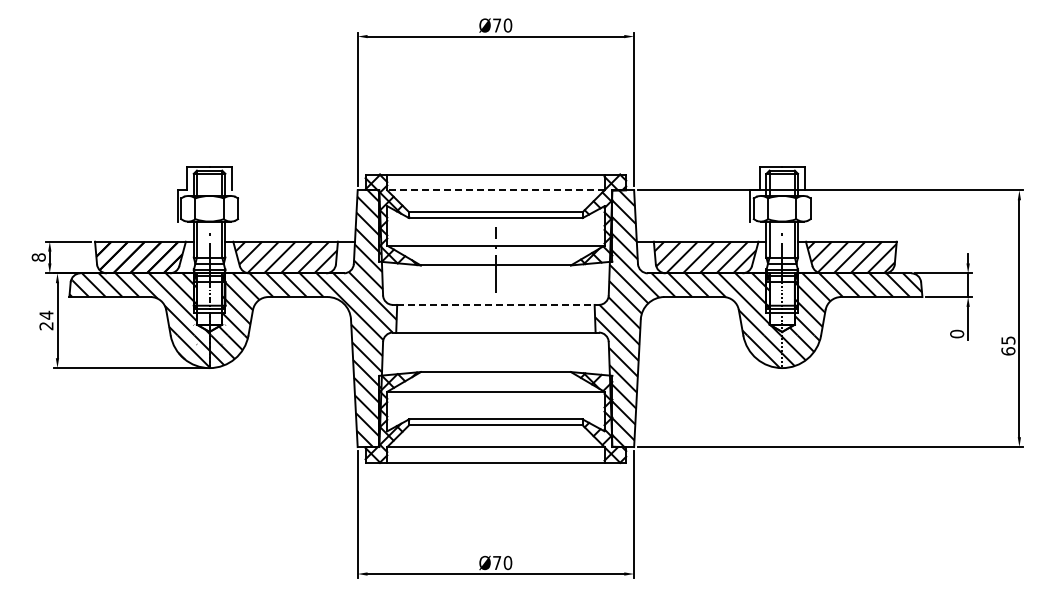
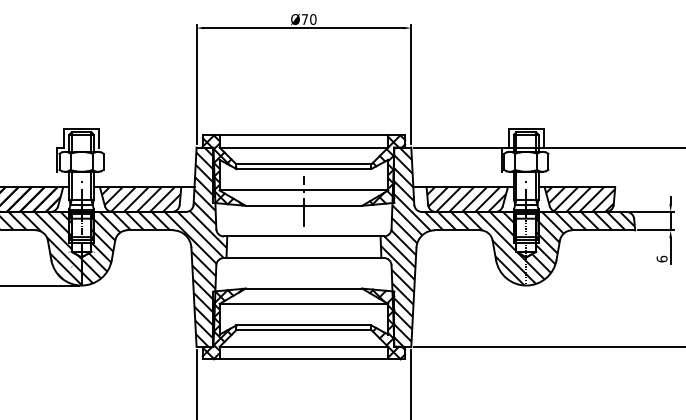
line: (495, 190) -> (303, 147), dashed -> solid
line: (495, 304) -> (303, 236), dashed -> solid
text: (956, 333) -> (661, 258), 0 -> 6

